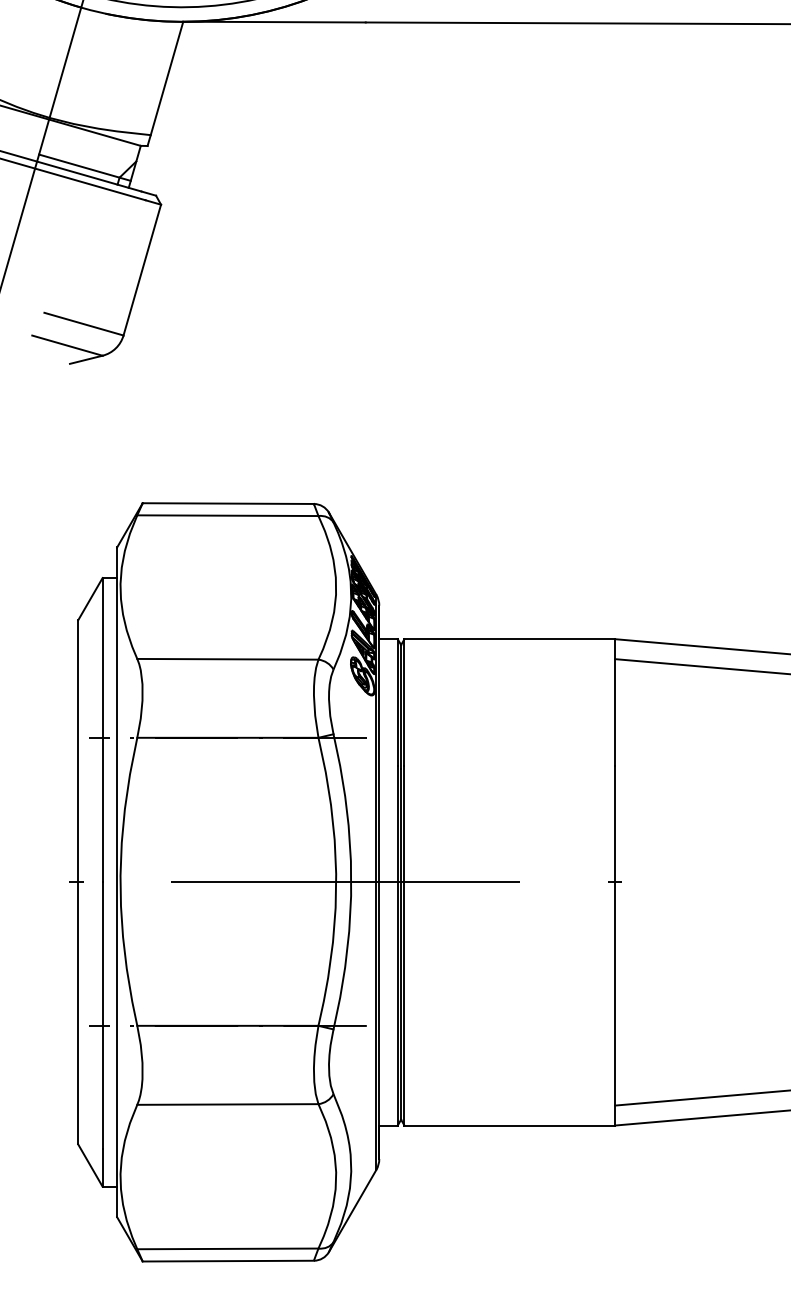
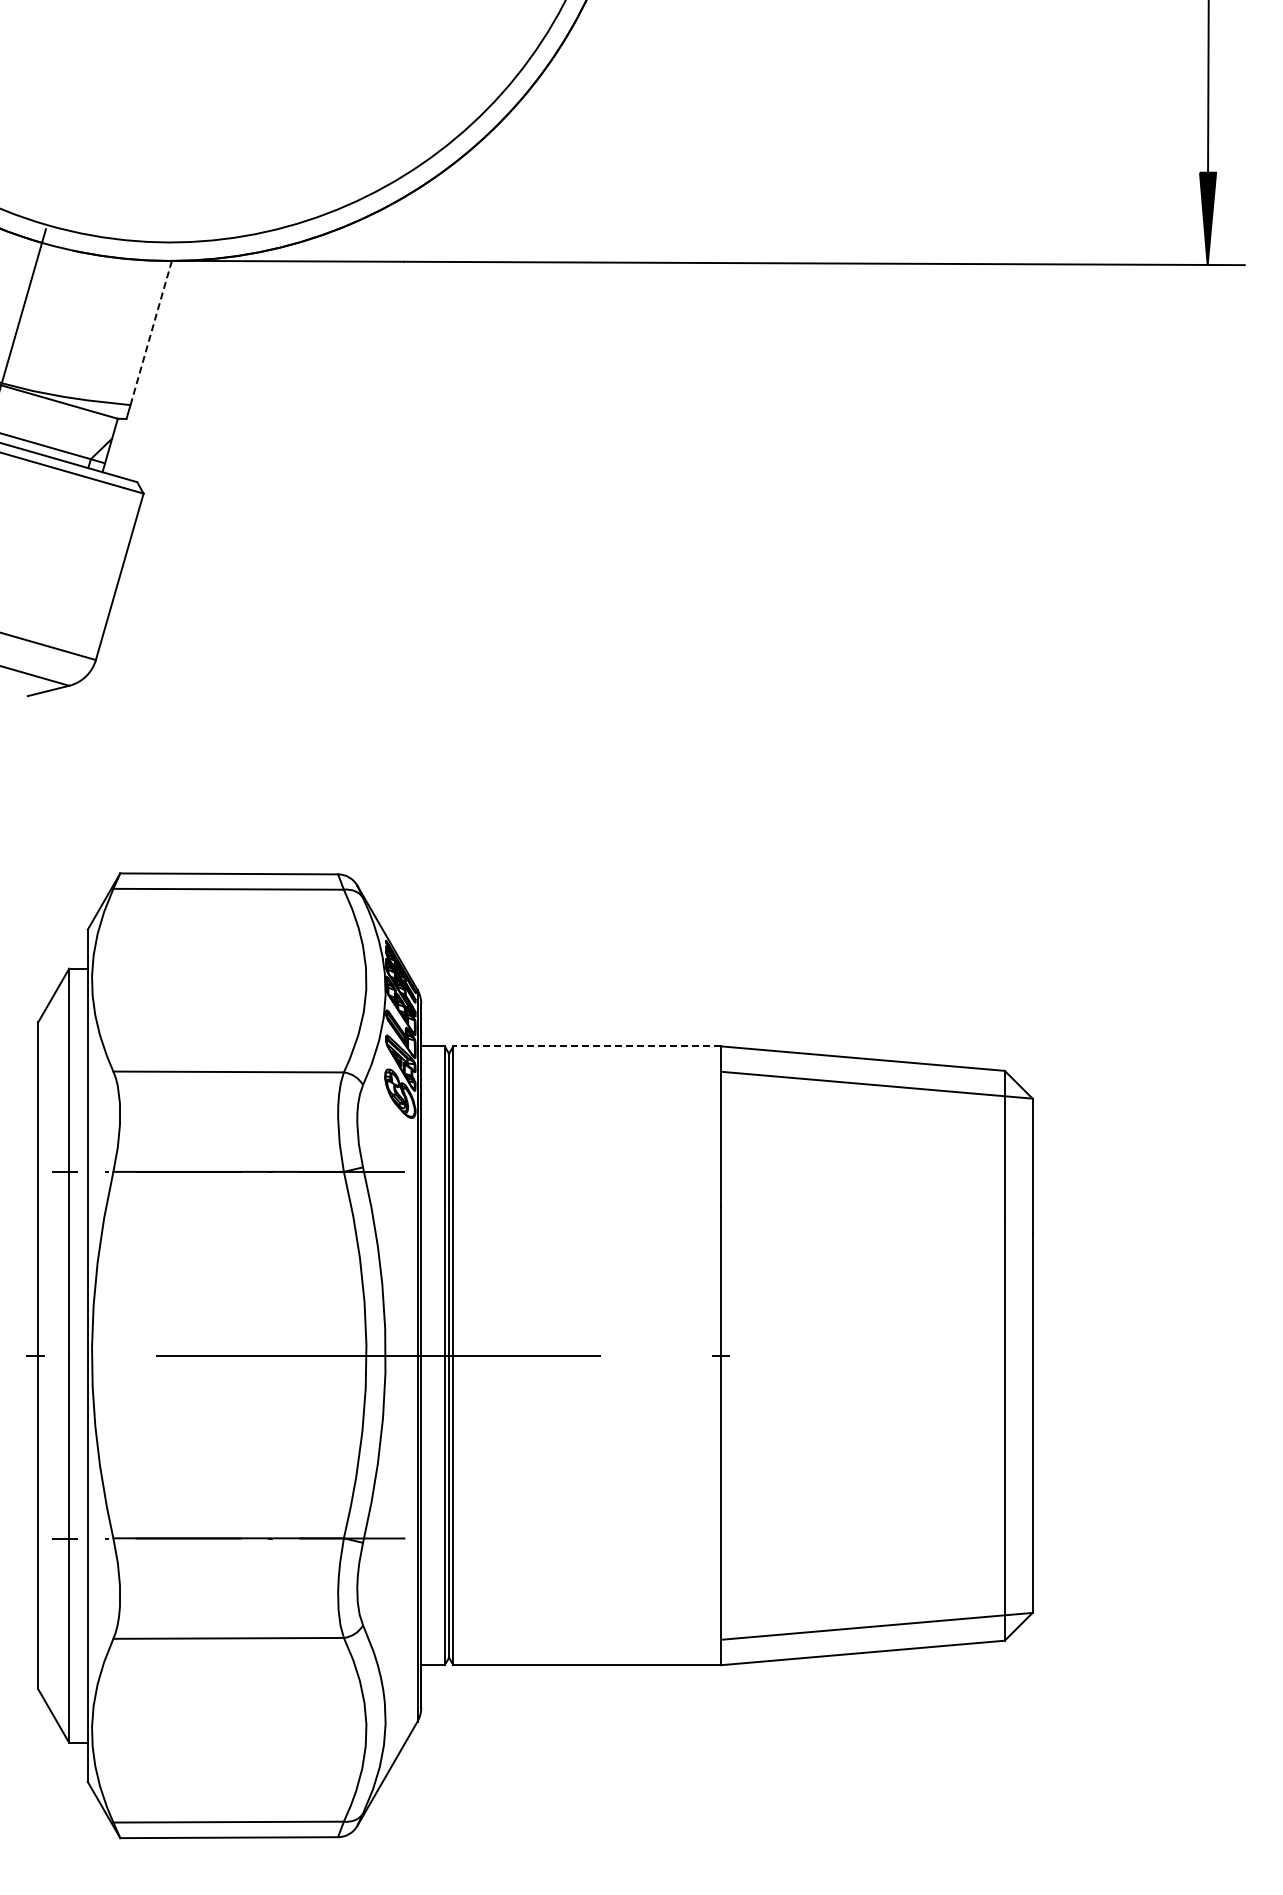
line: (167, 78) -> (151, 332), solid -> dashed
line: (509, 639) -> (586, 1046), solid -> dashed

